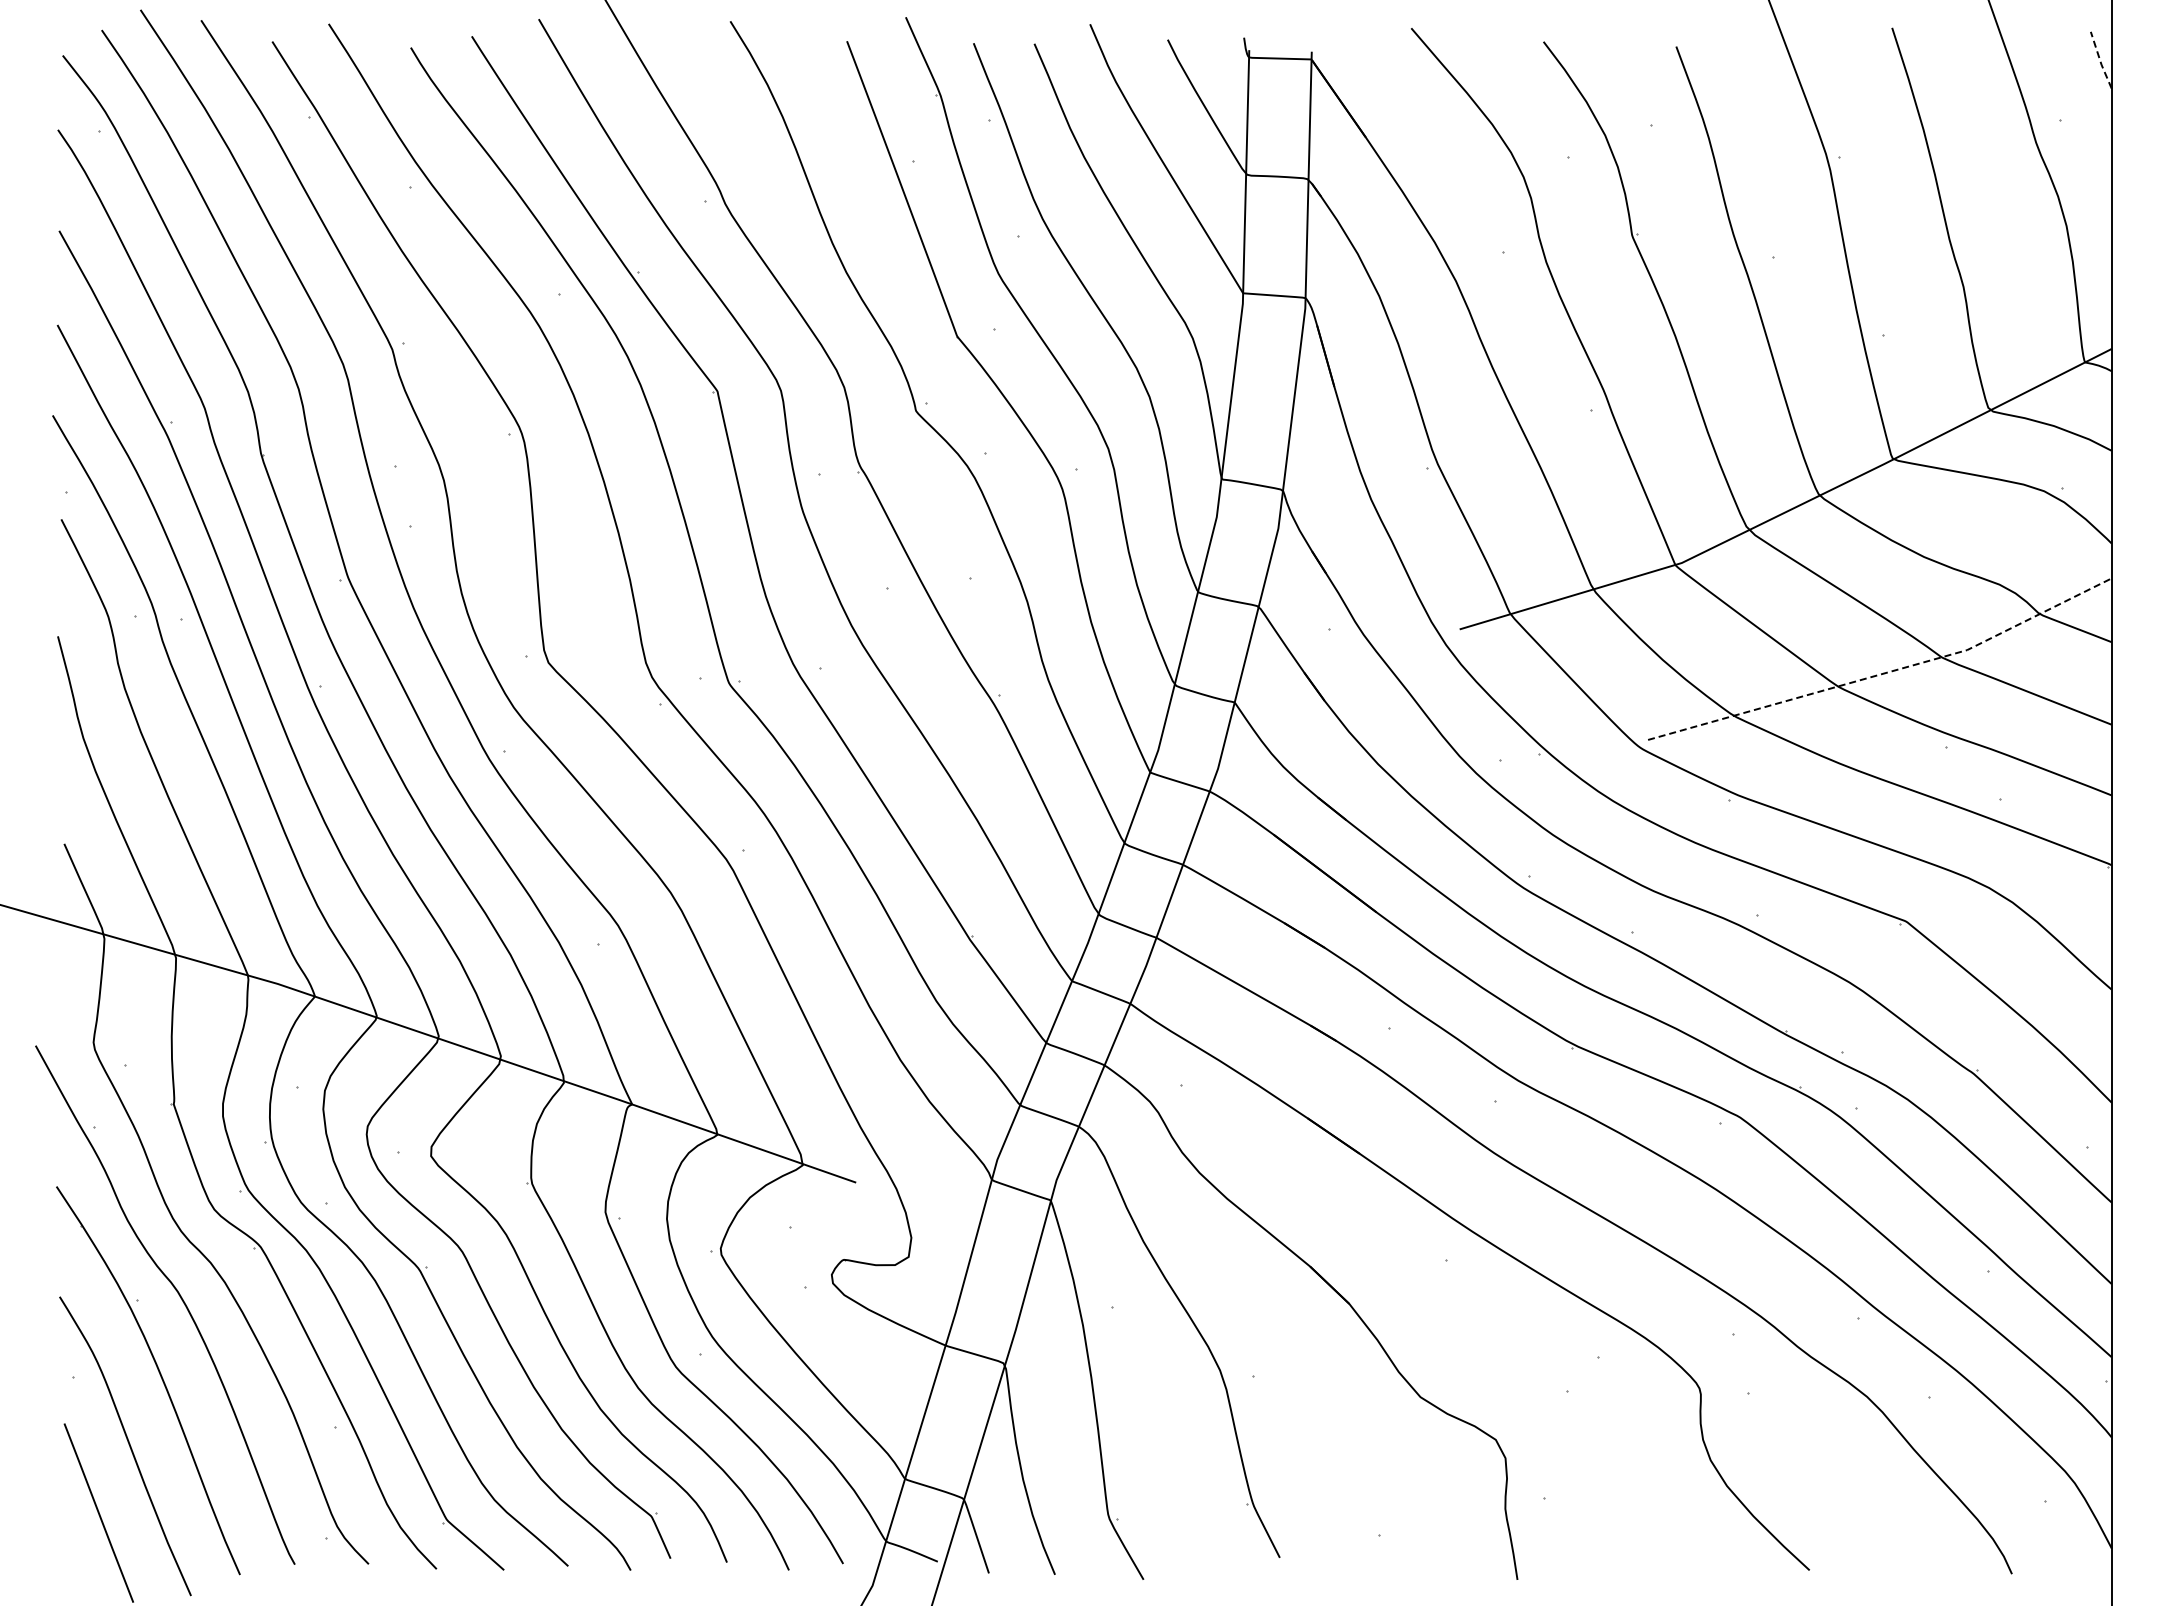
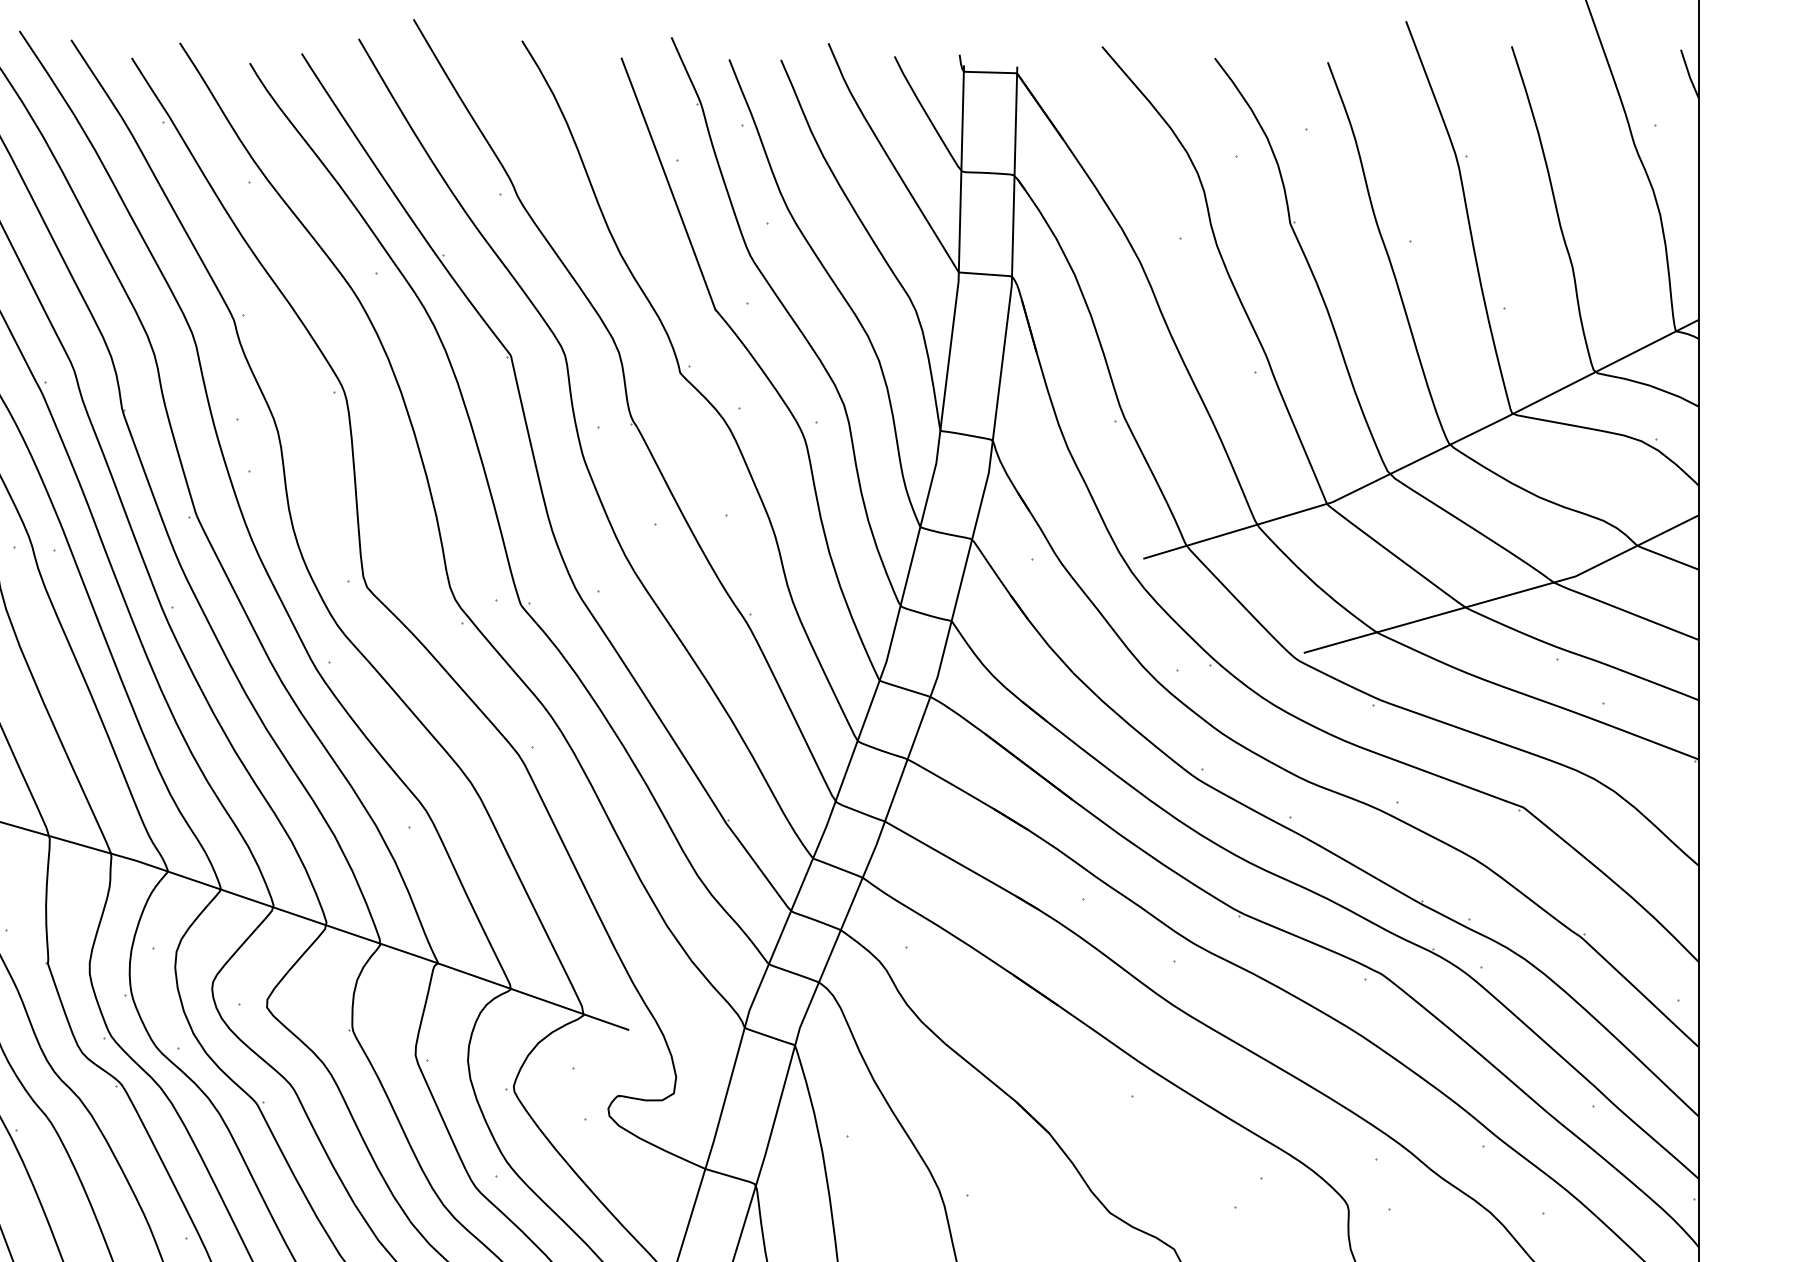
line: (2100, 61) -> (1689, 74), dashed -> solid
line: (1886, 672) -> (1506, 595), dashed -> solid

